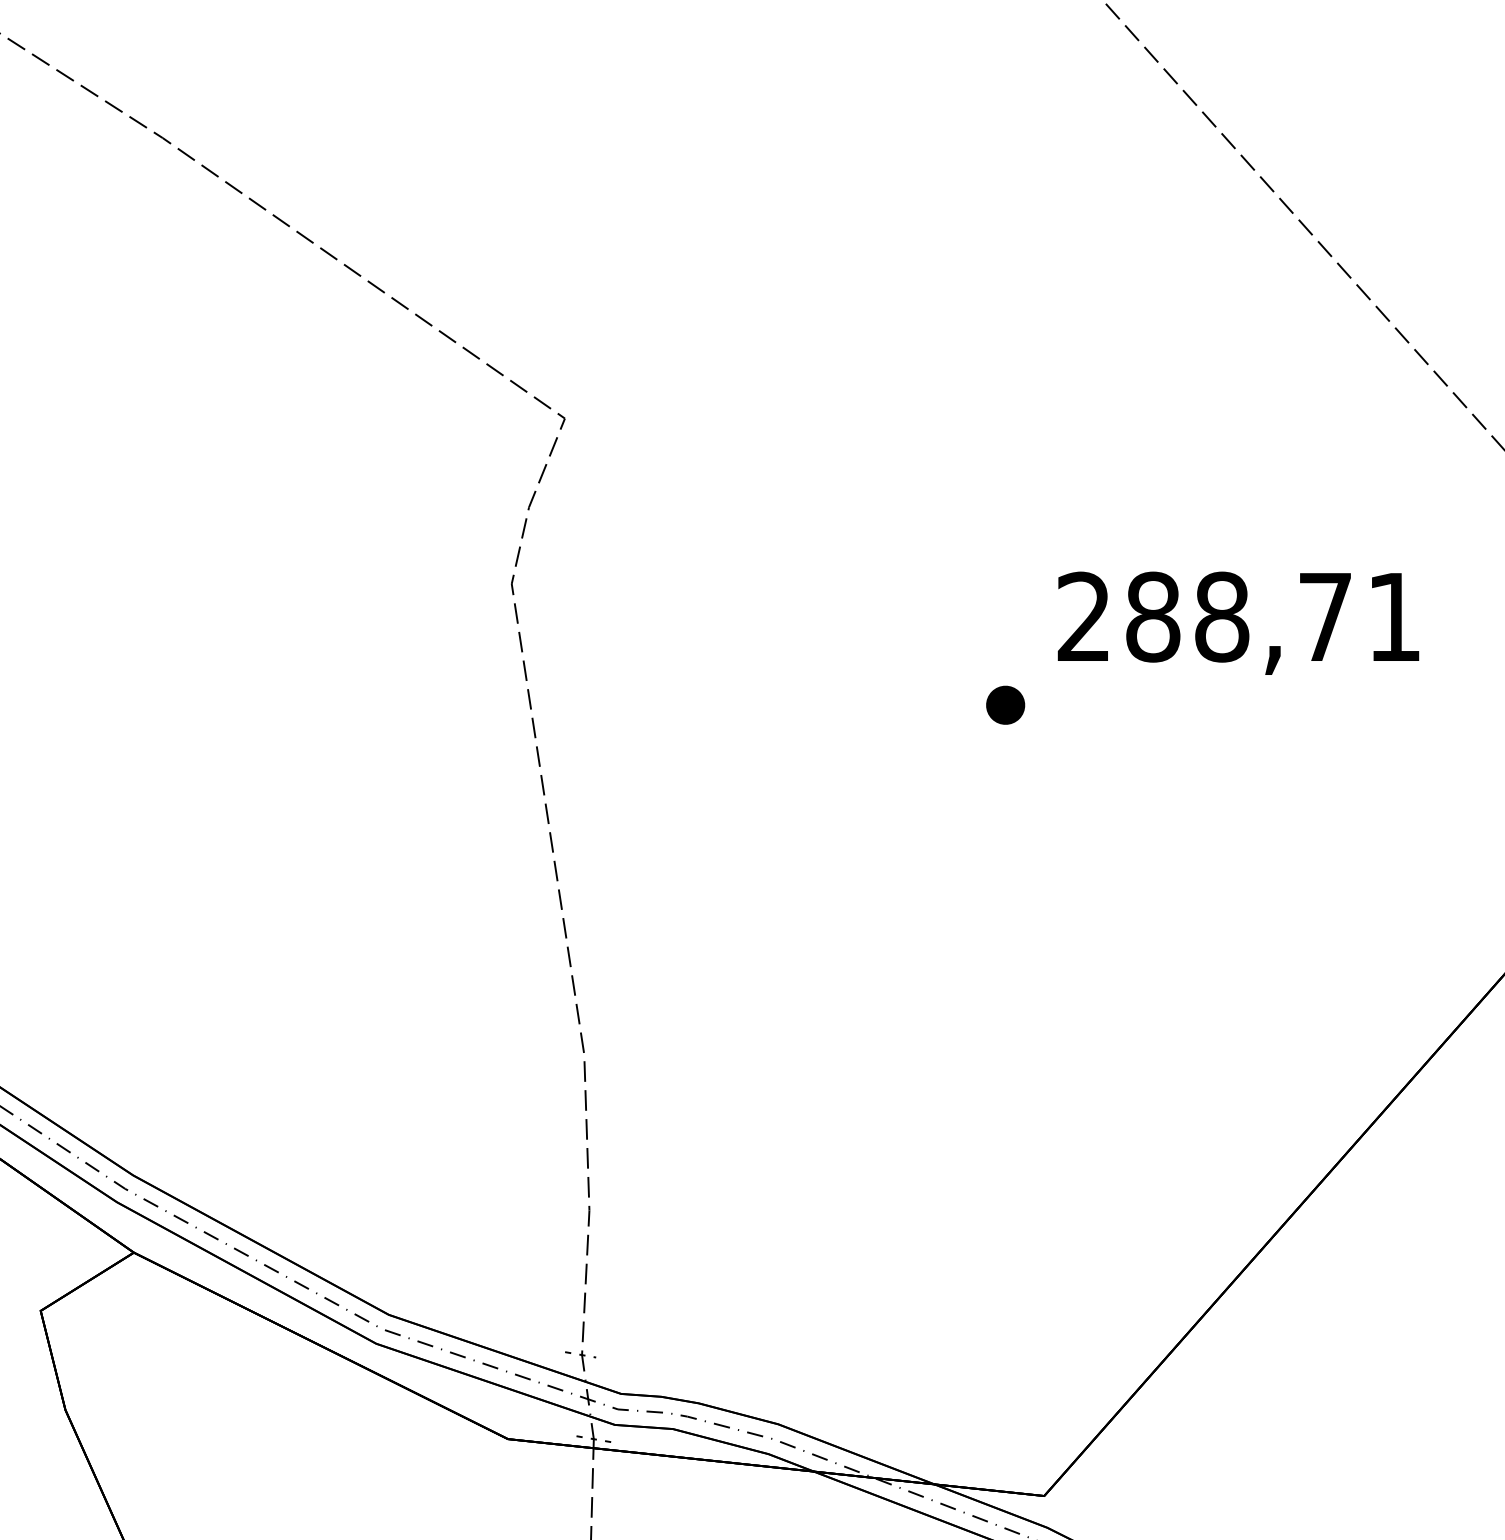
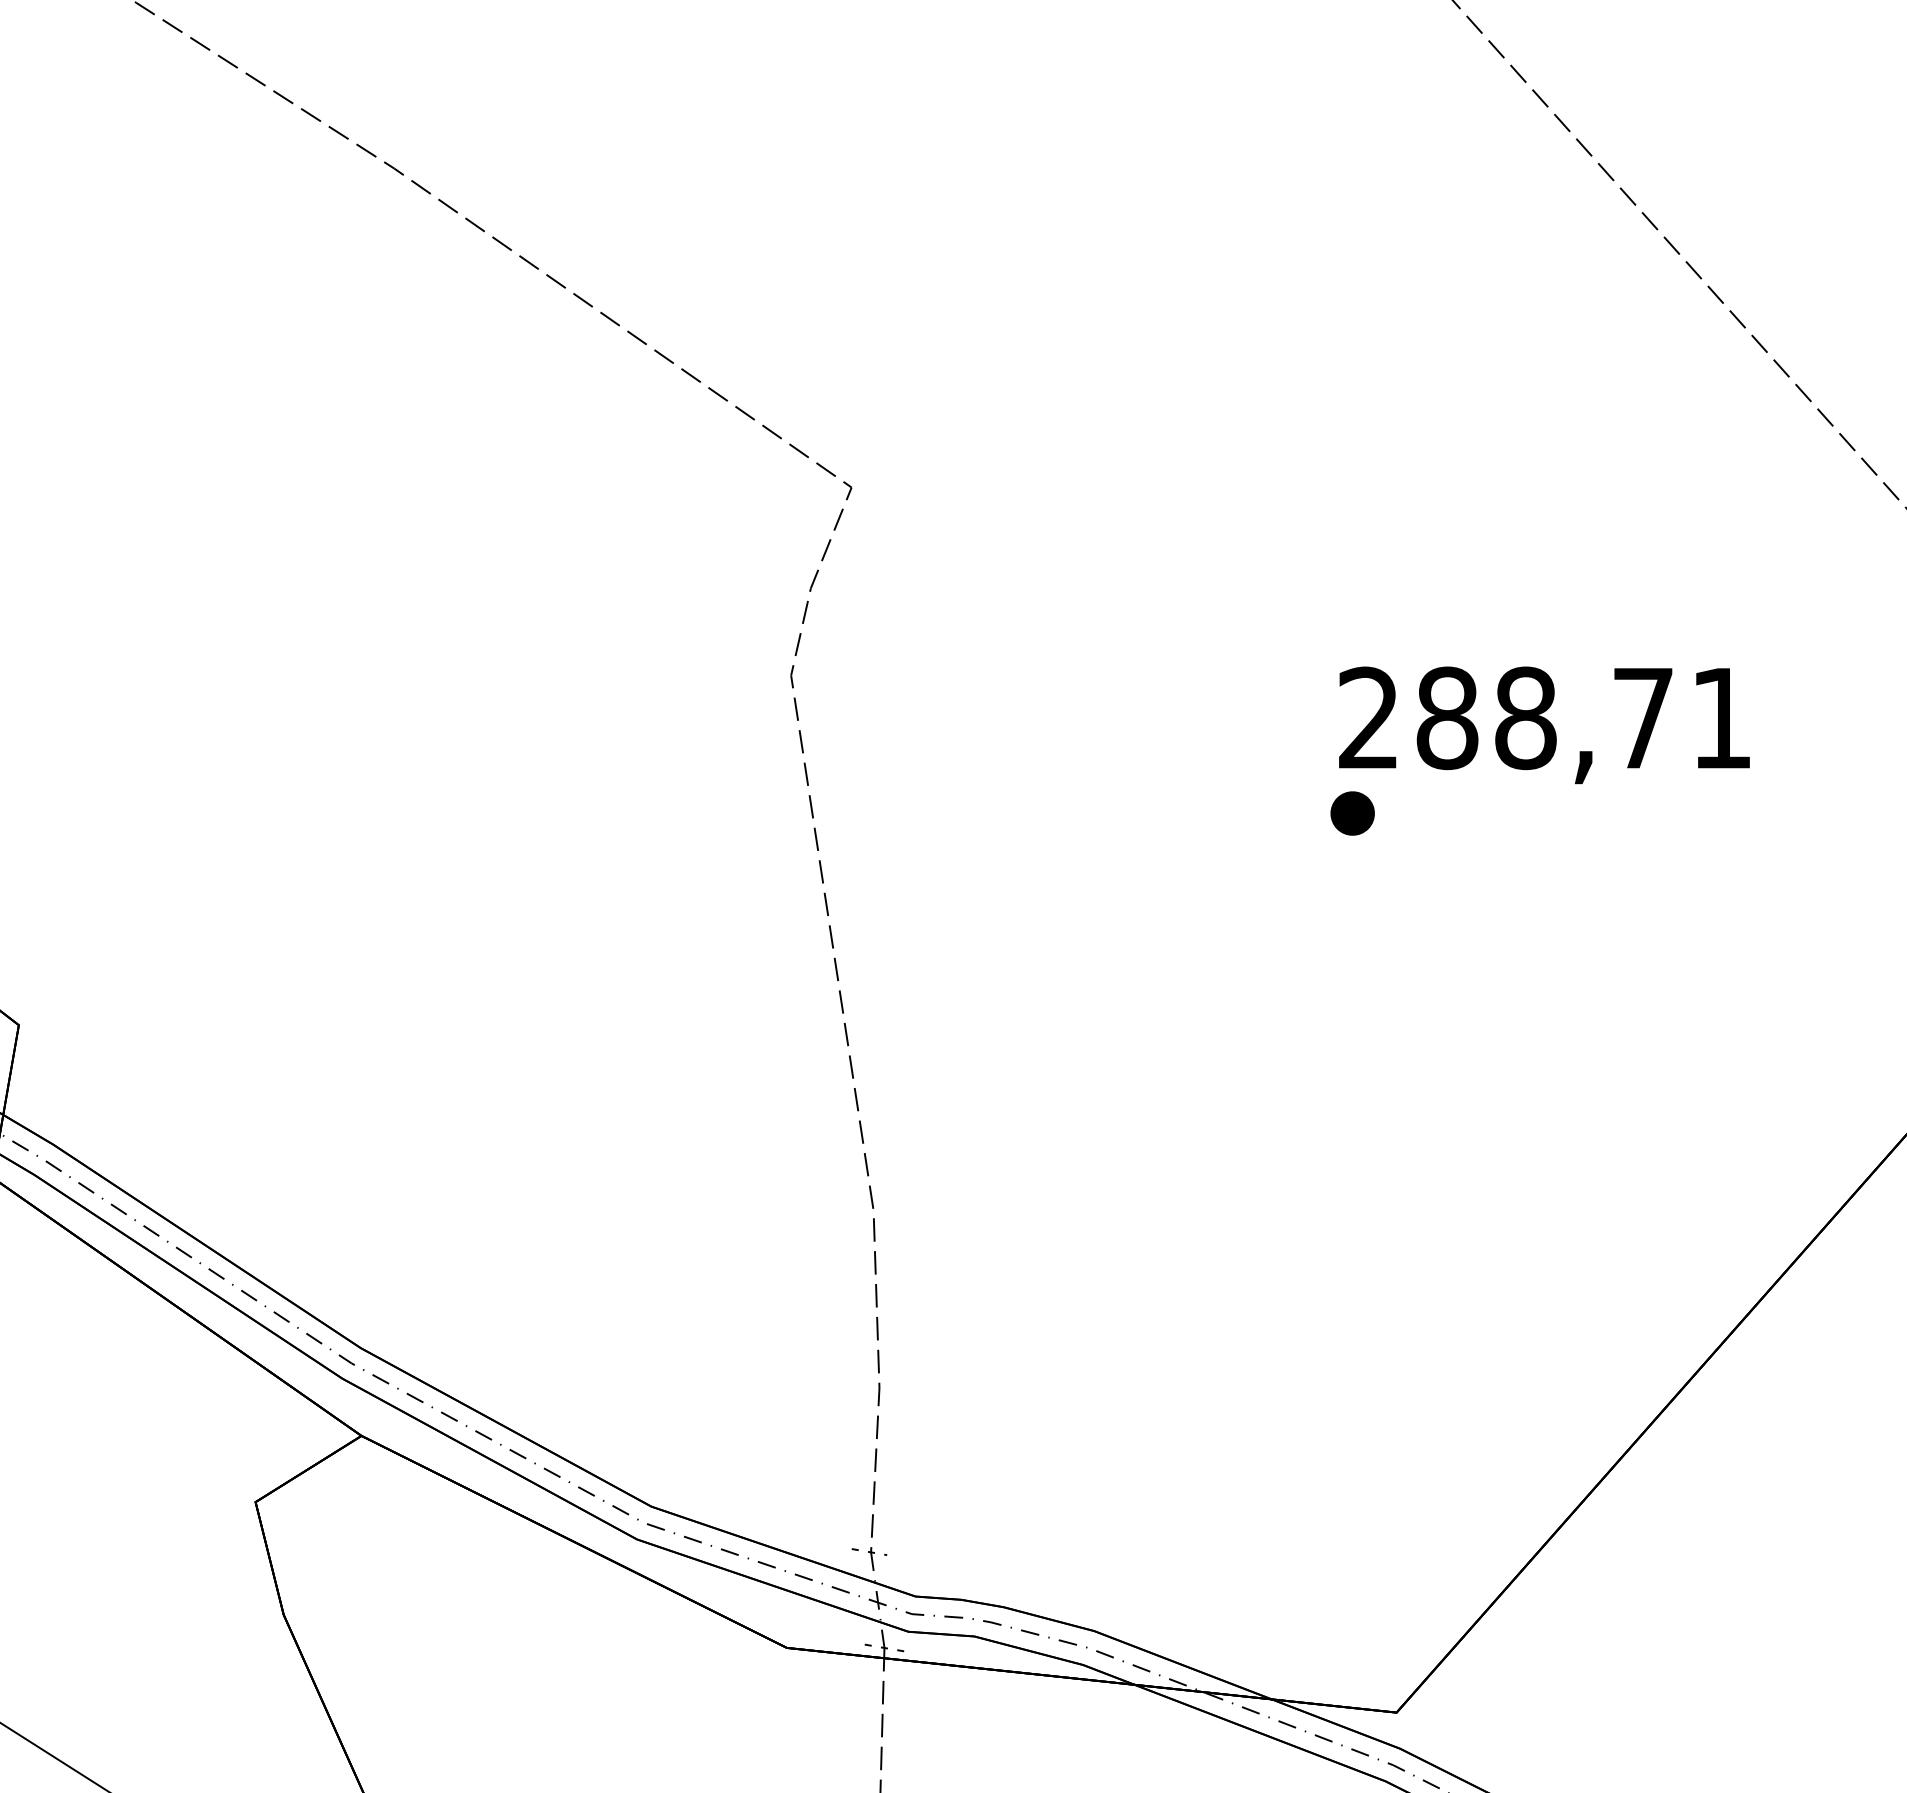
text: (1238, 623) -> (1544, 725), moved

